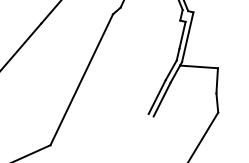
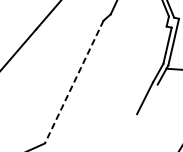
line: (81, 79) -> (74, 81), solid -> dashed
line: (161, 99) -> (149, 100), removed

